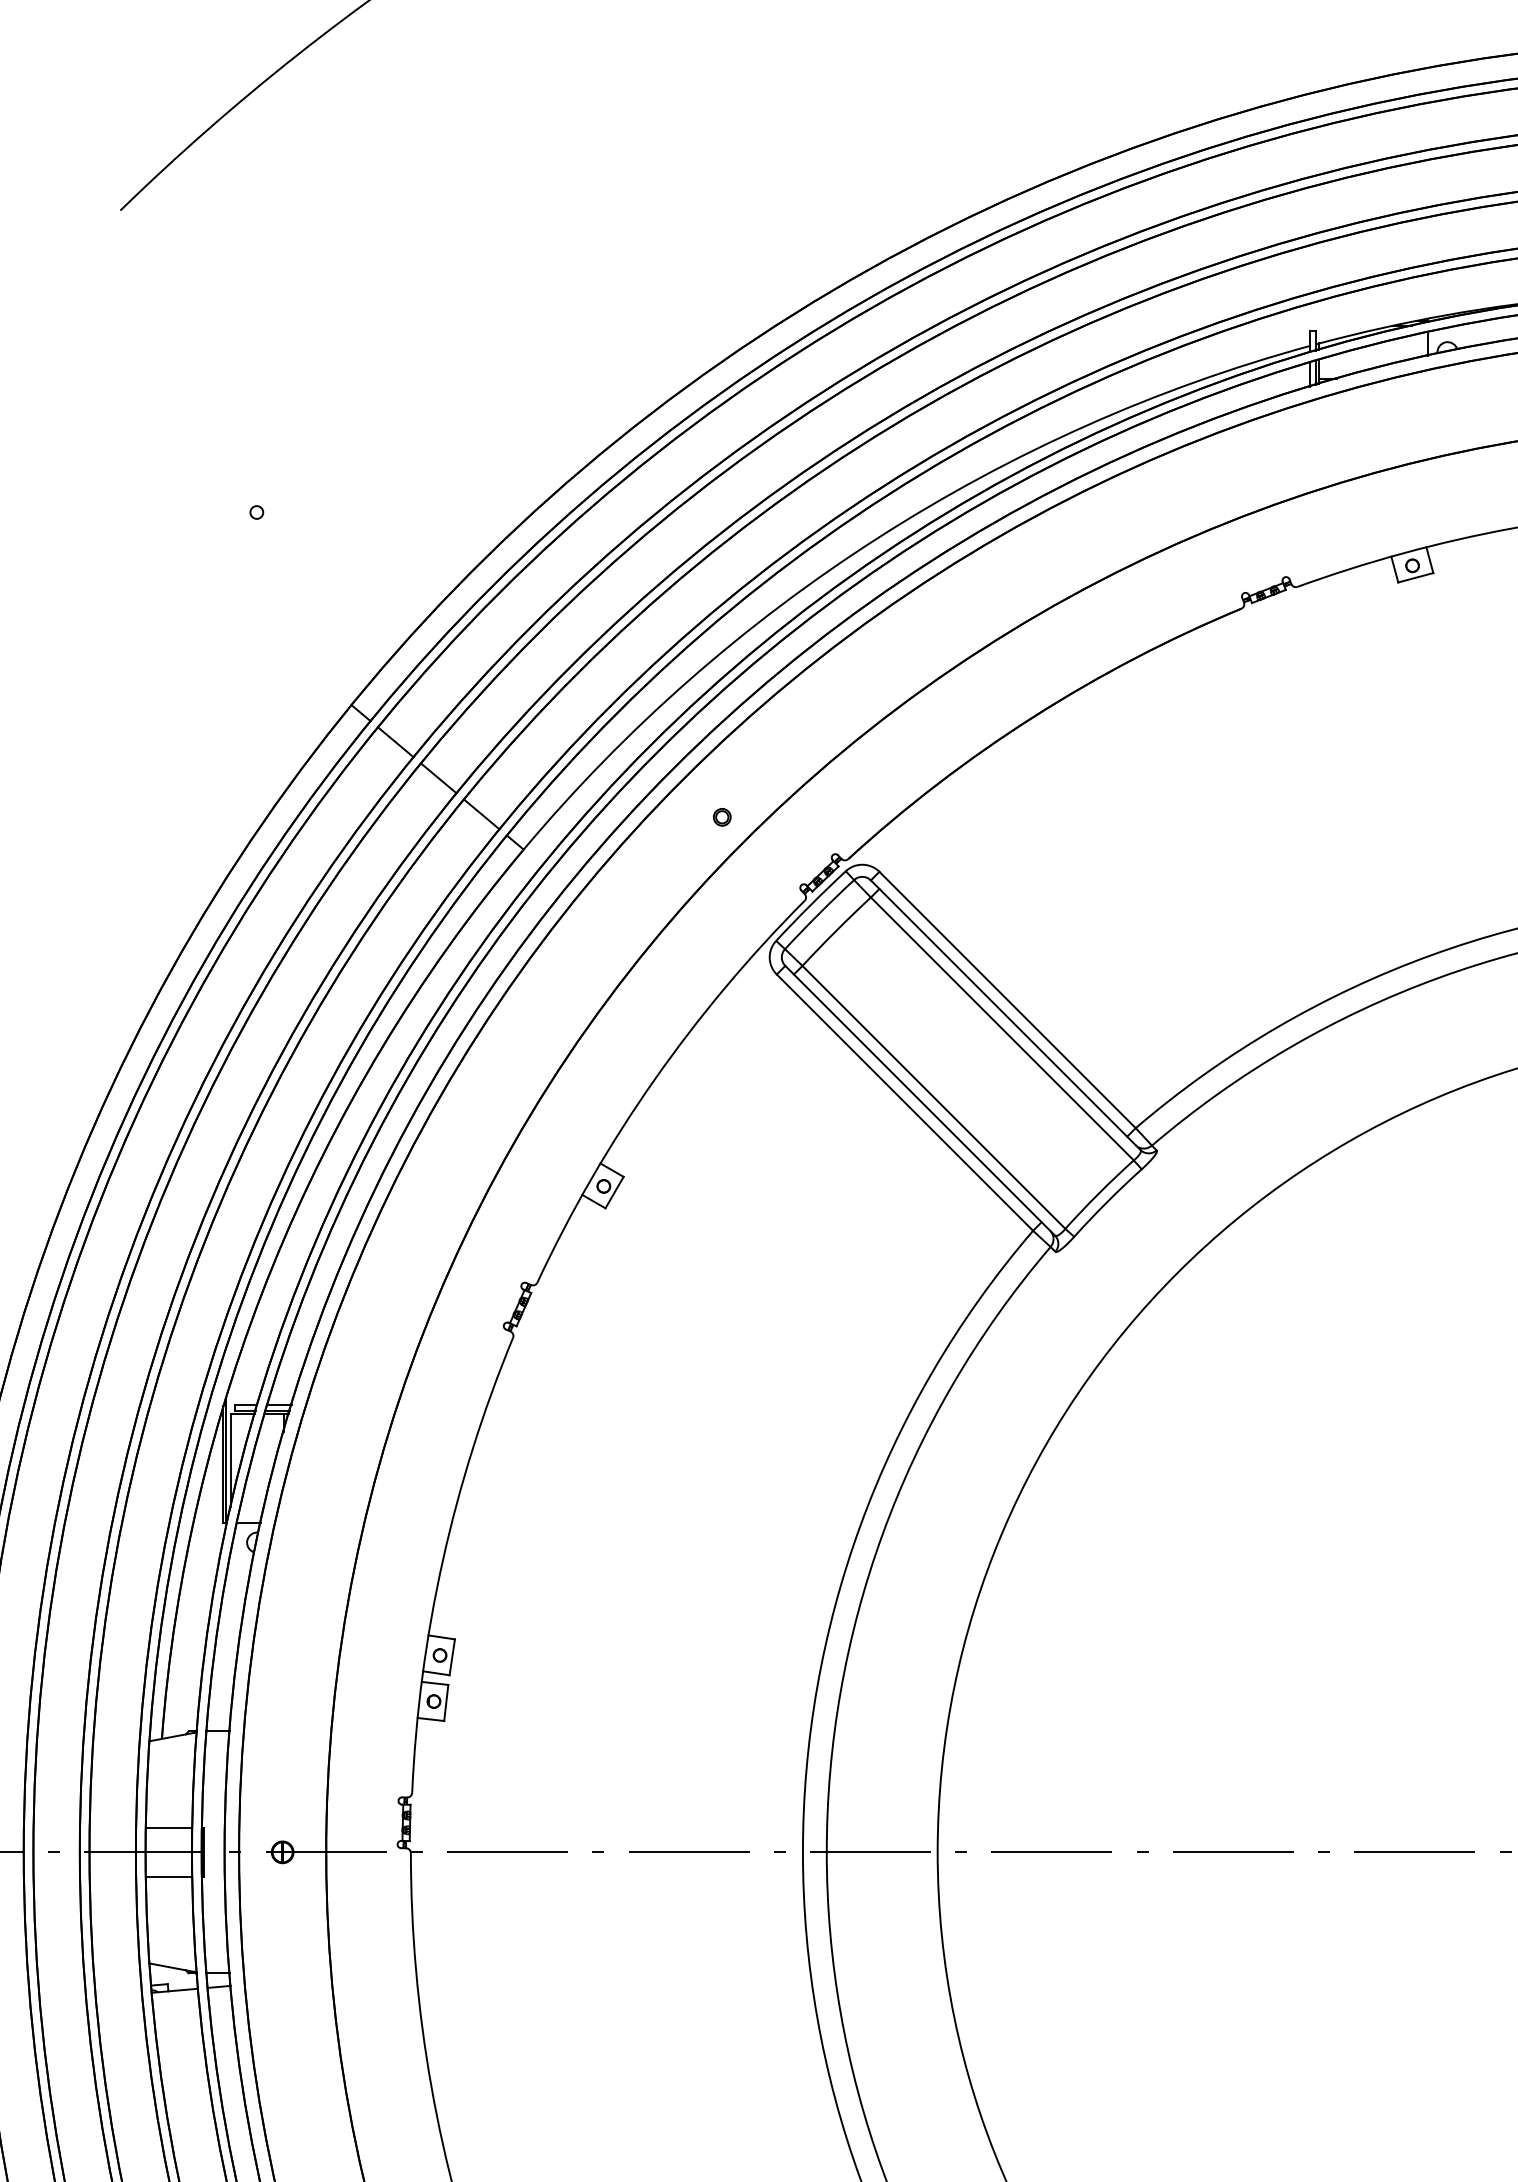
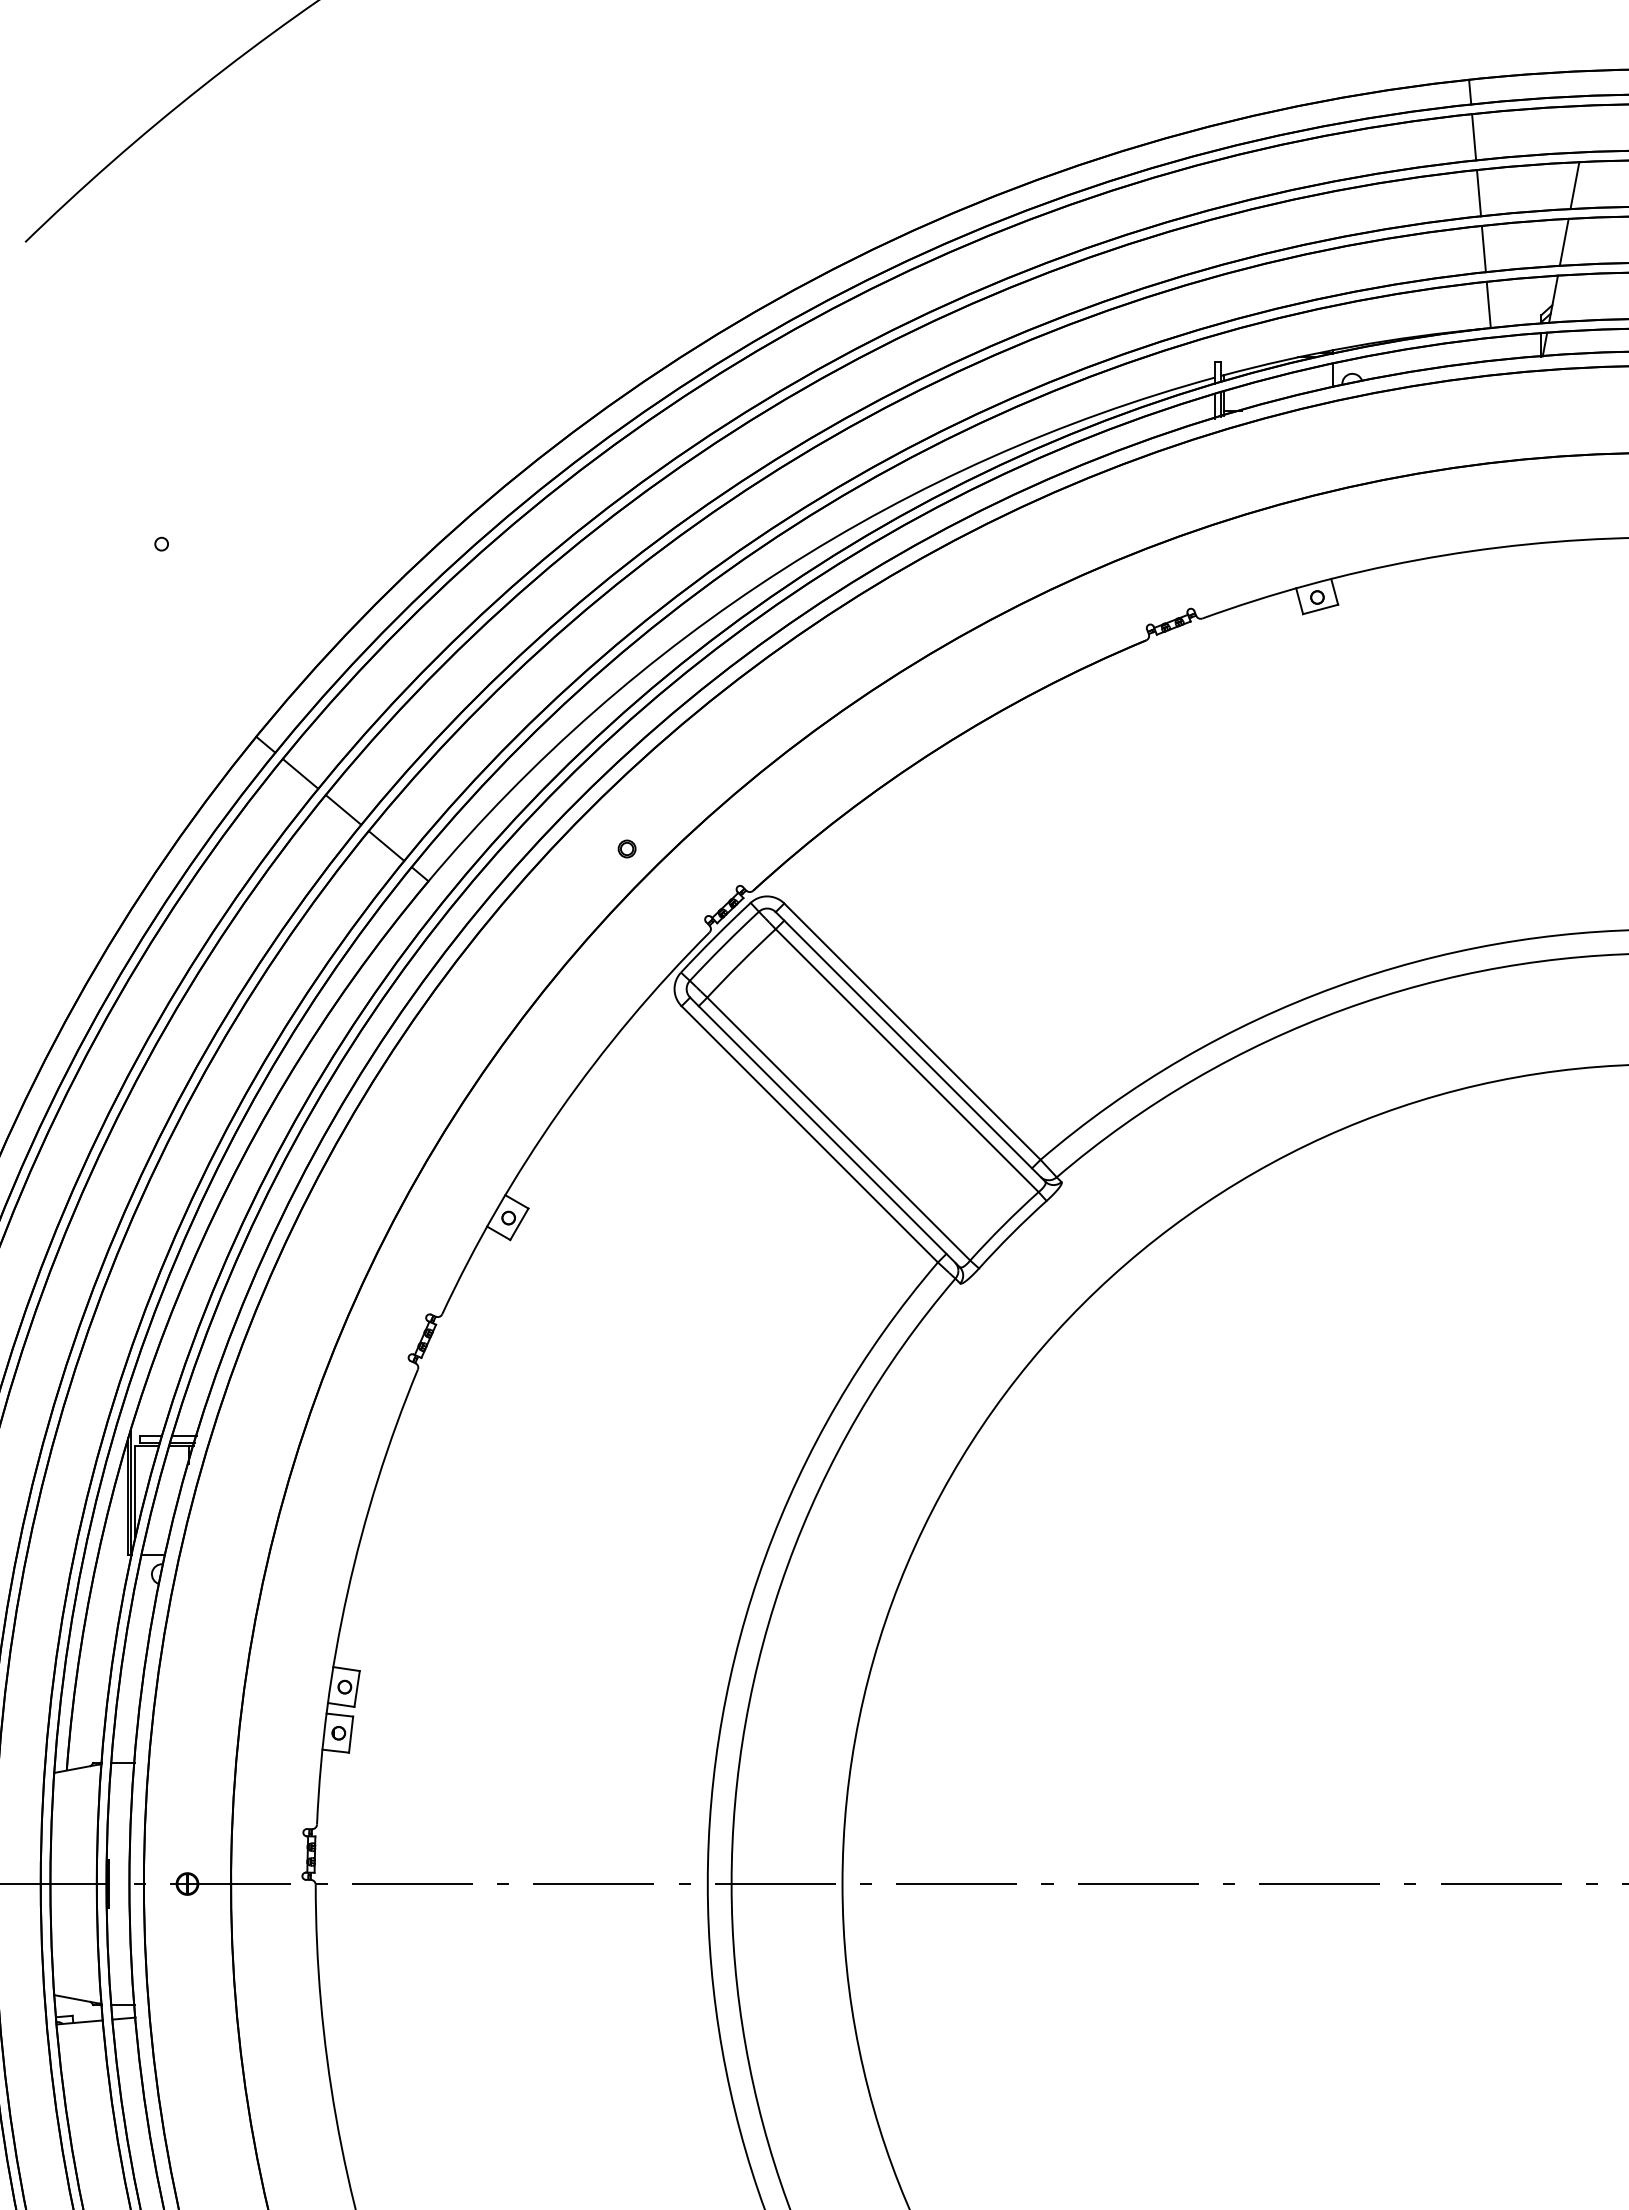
line: (168, 1827) -> (73, 1859), removed
line: (168, 1876) -> (73, 1908), removed

